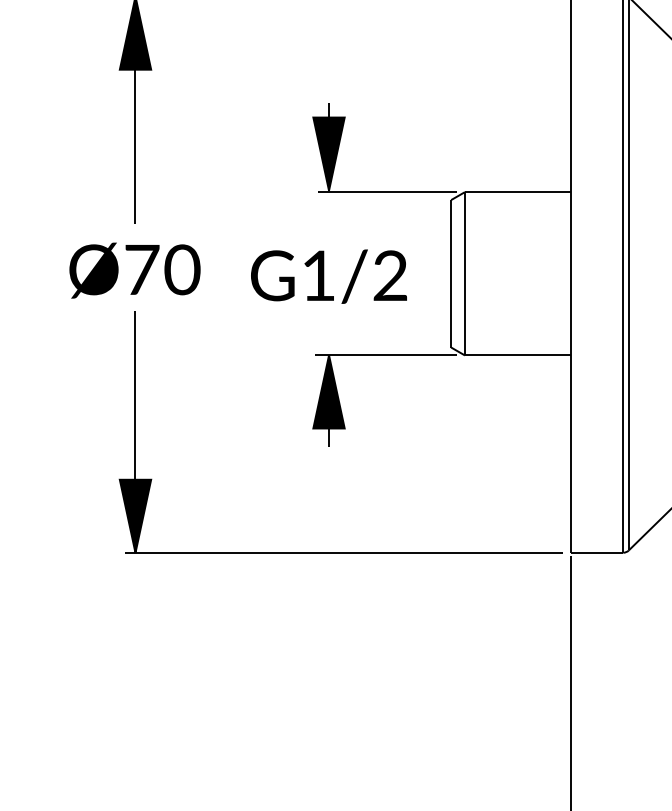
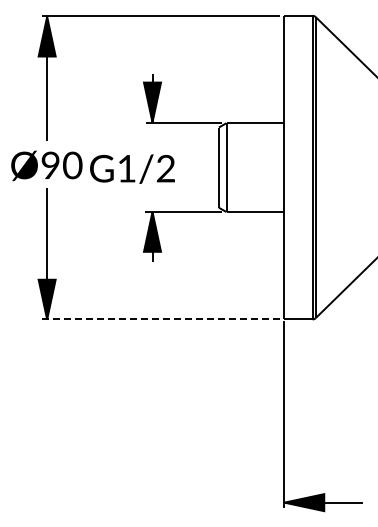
text: (141, 268) -> (50, 164), Ø70 -> Ø90
text: (329, 275) -> (132, 168), moved
line: (343, 552) -> (160, 319), solid -> dashed

